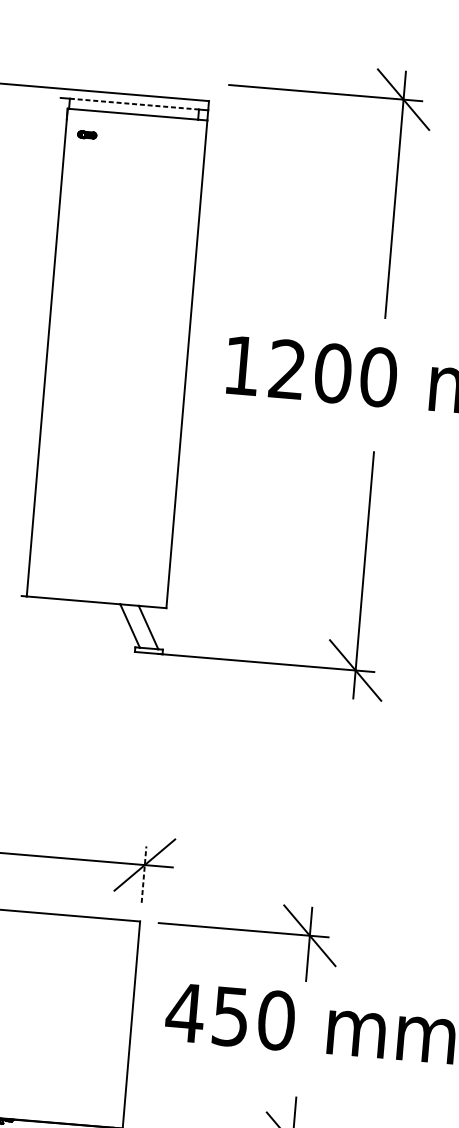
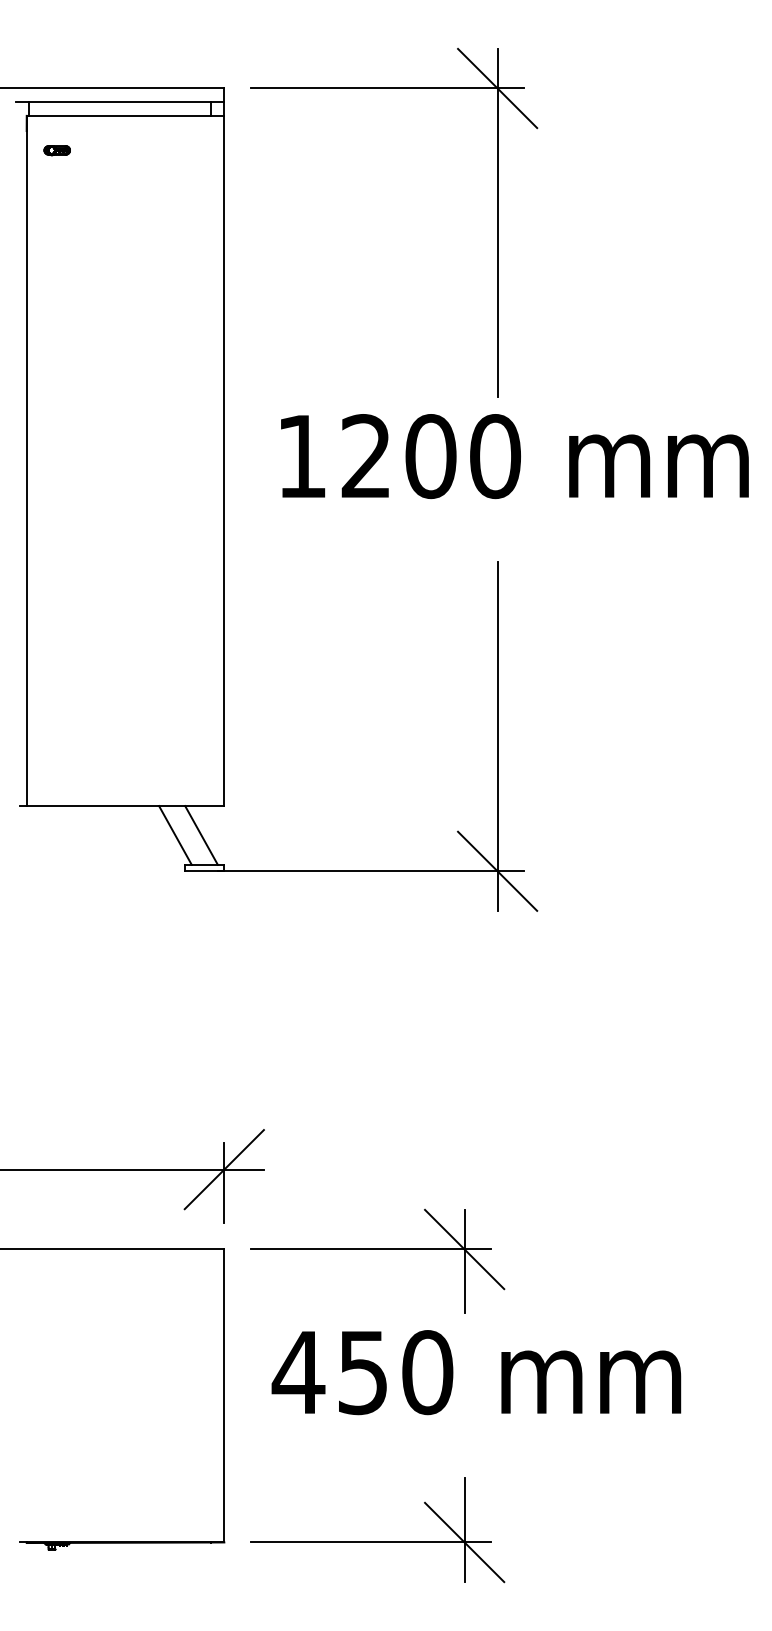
line: (134, 104) -> (120, 101), dashed -> solid
part: (395, 194) -> (497, 222), moved
line: (144, 874) -> (224, 1183), dashed -> solid

